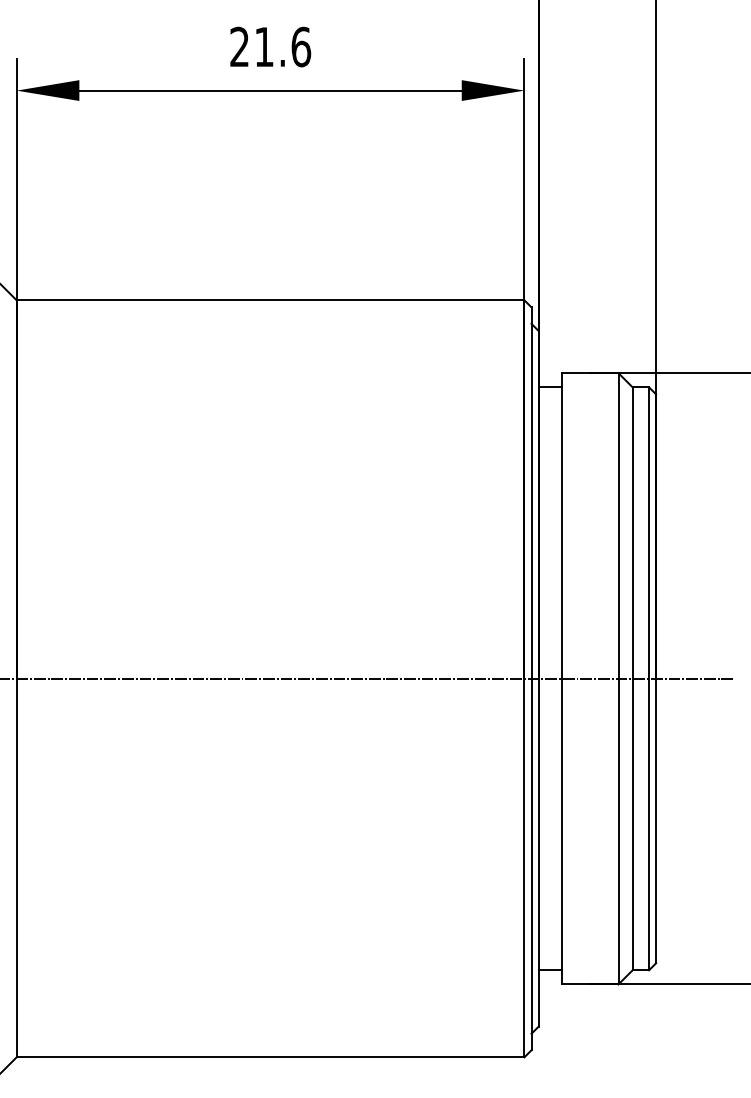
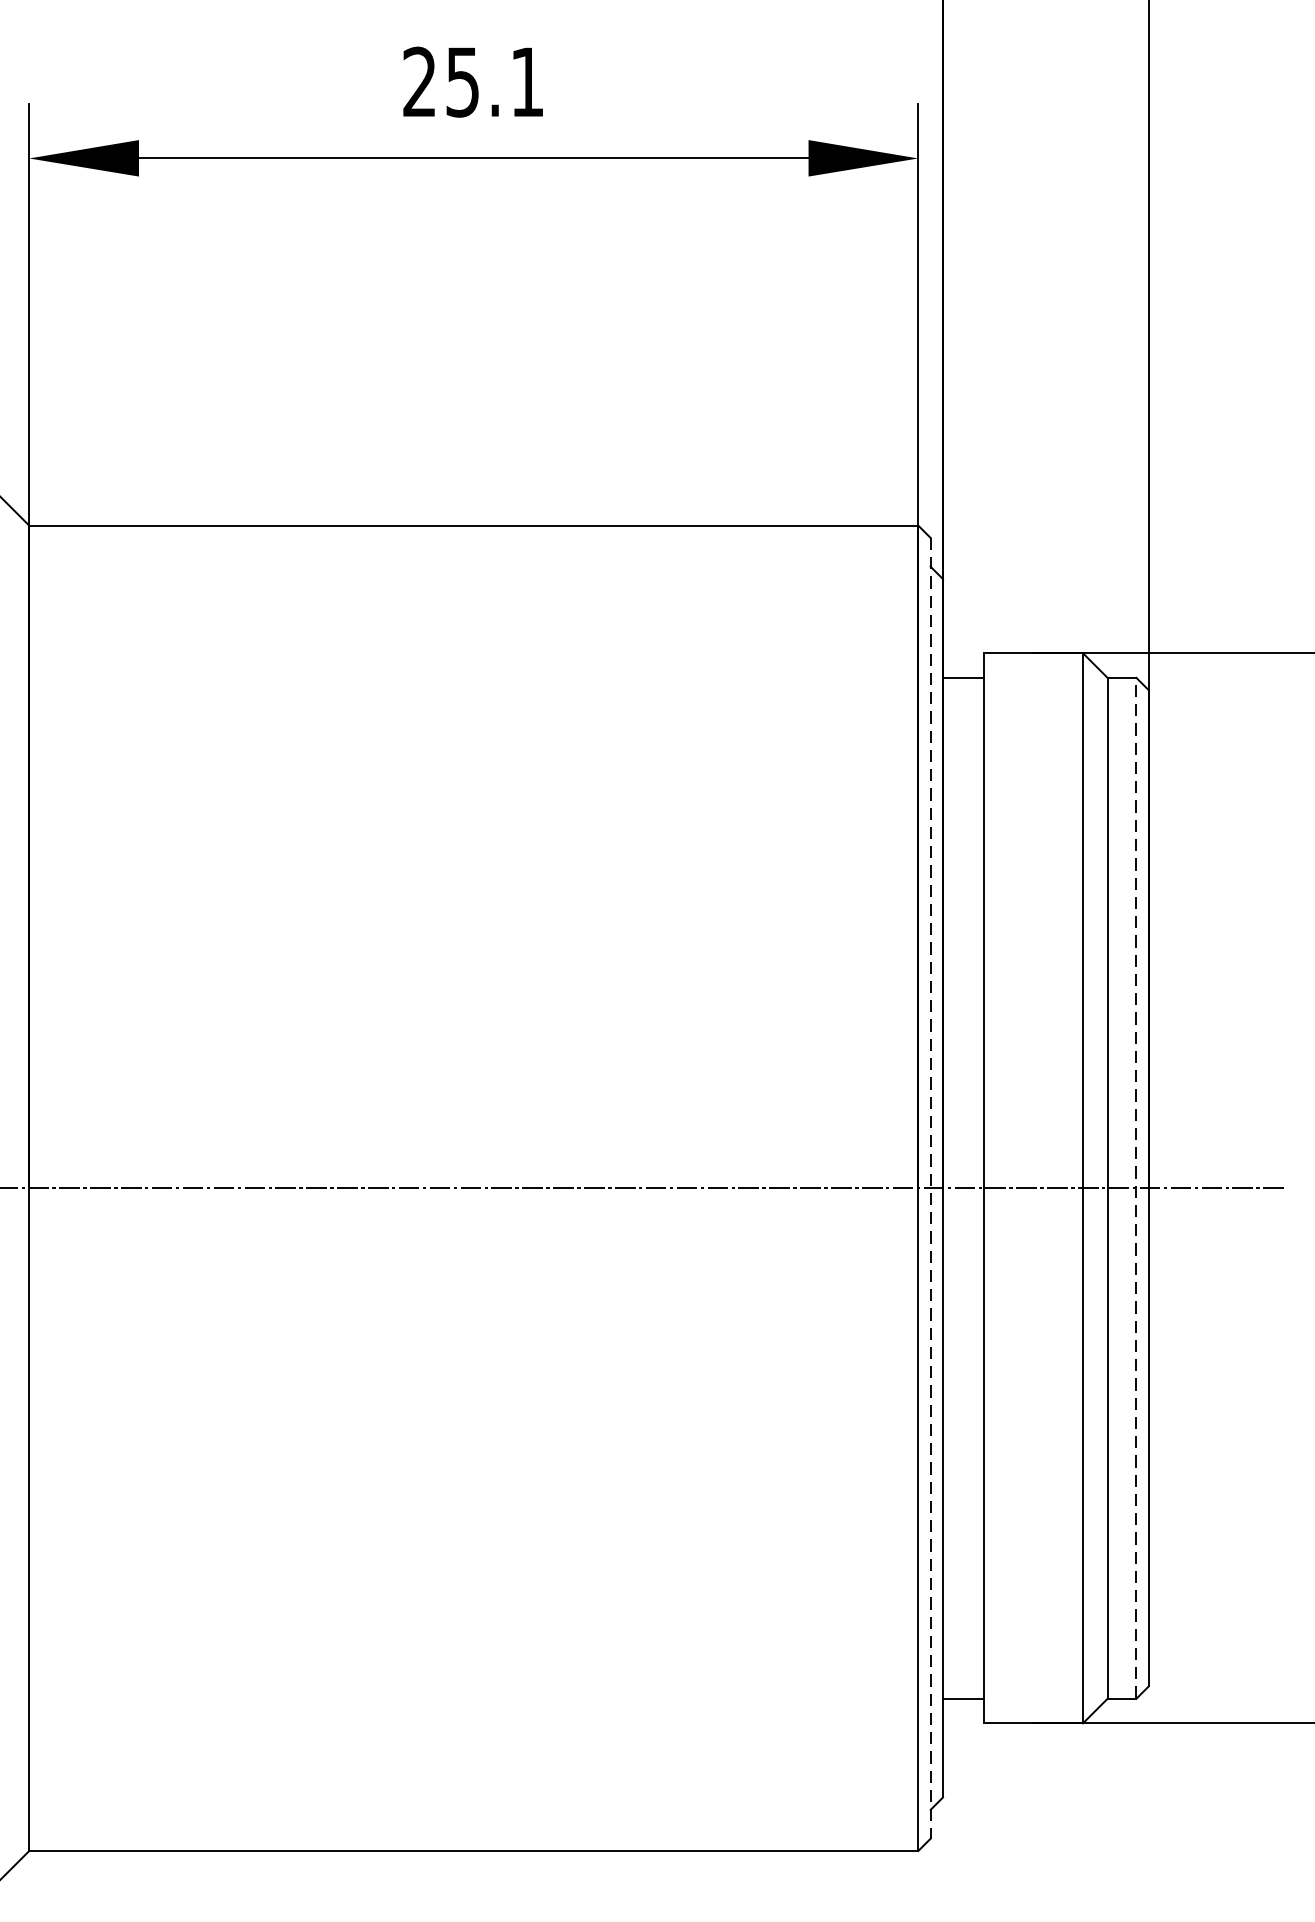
text: (283, 46) -> (496, 81), 21.6 -> 25.1
line: (649, 678) -> (1137, 1187), solid -> dashed
line: (531, 679) -> (930, 1189), solid -> dashed

